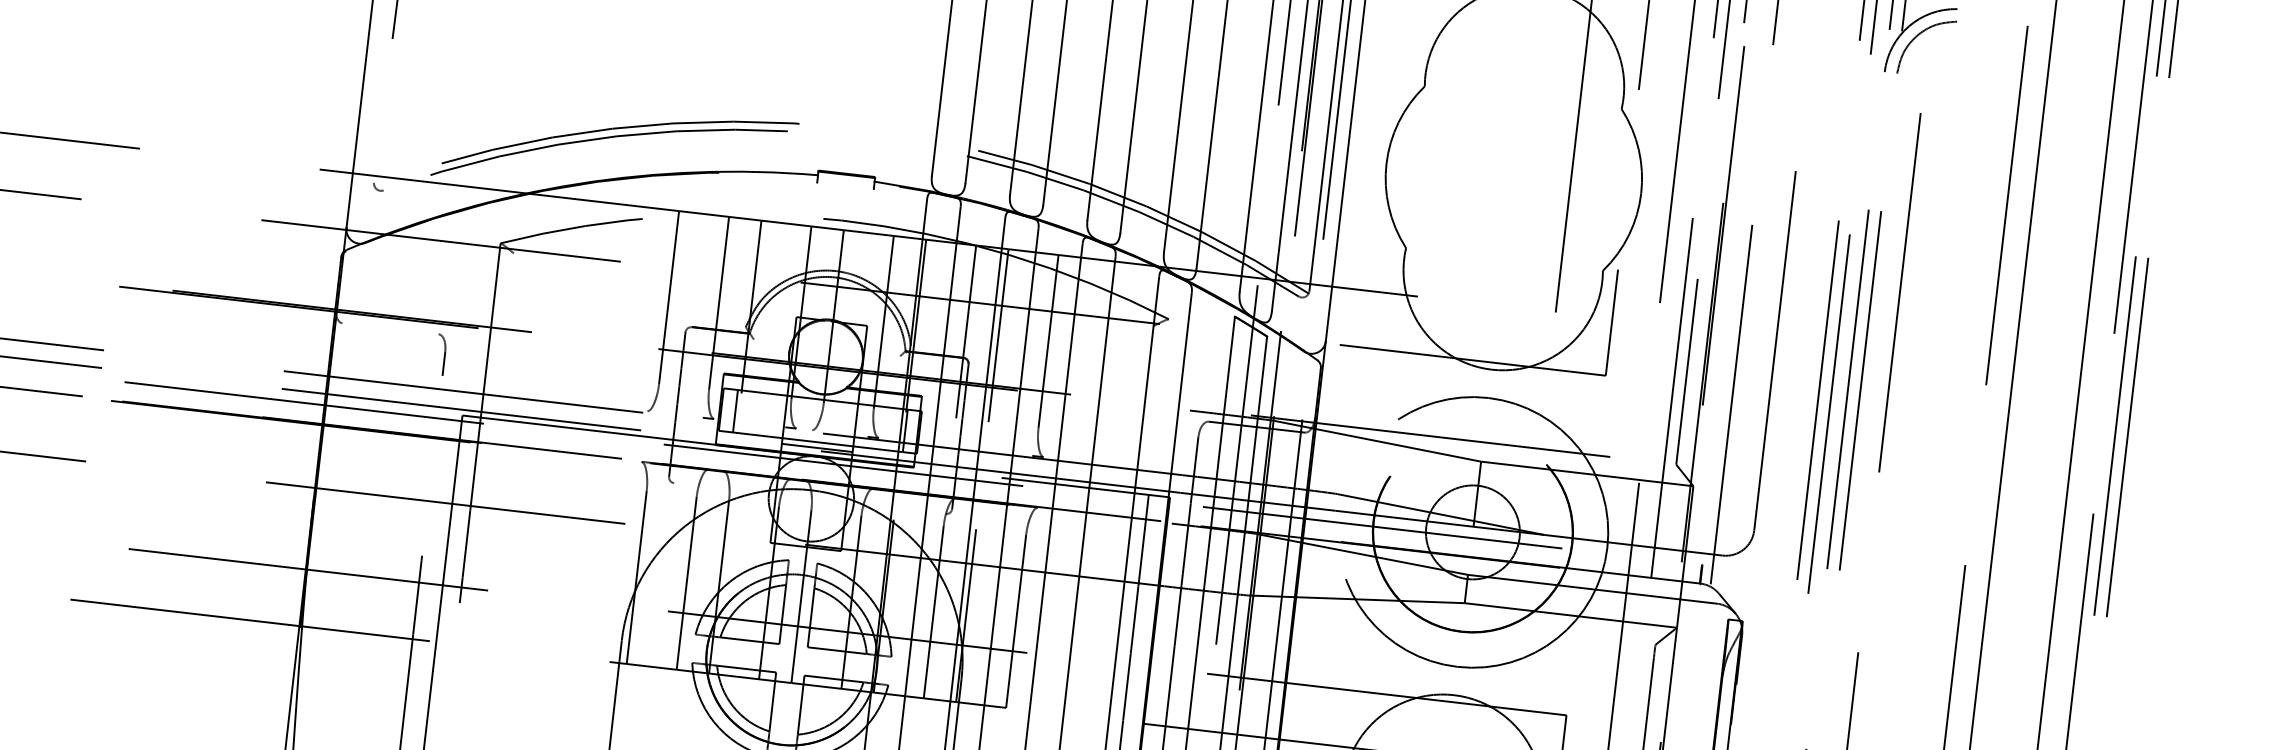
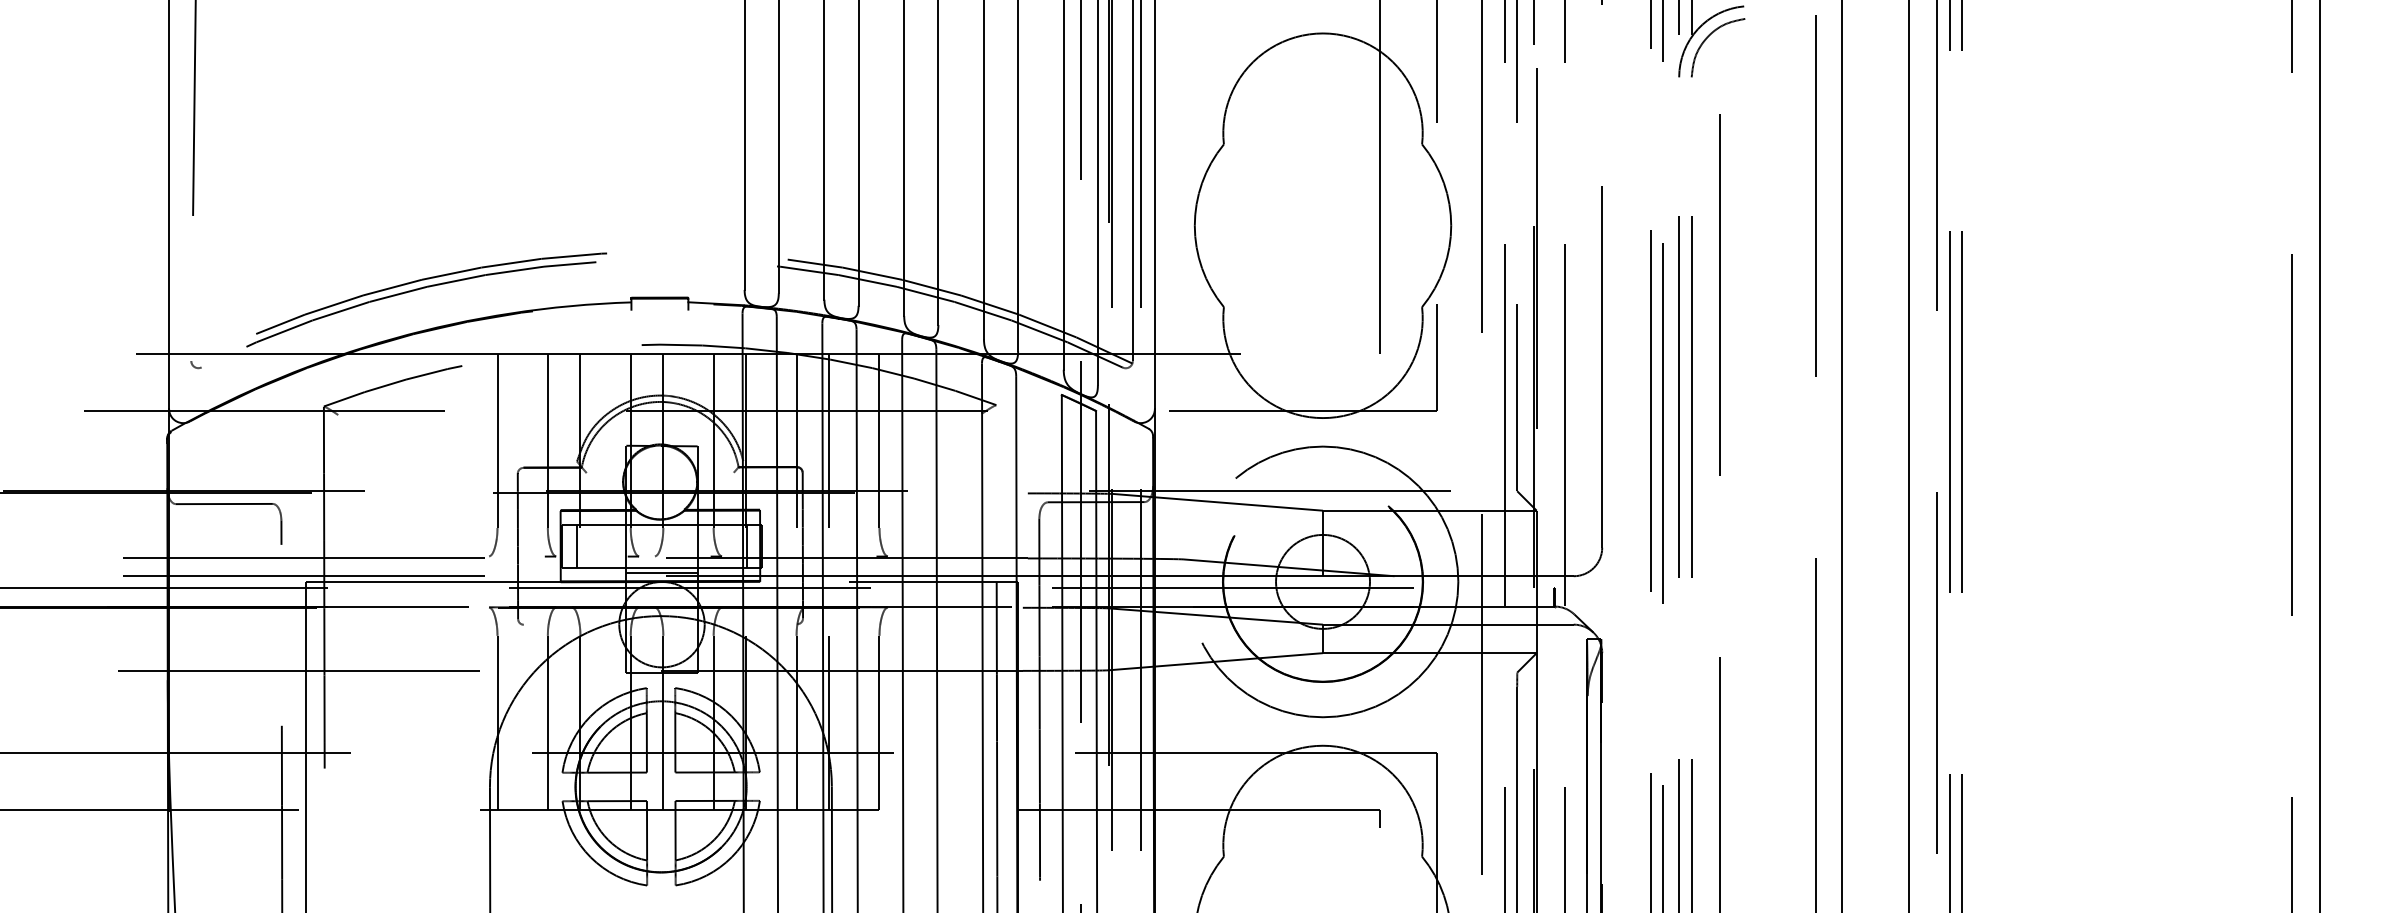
line: (389, 328) -> (223, 503), added

